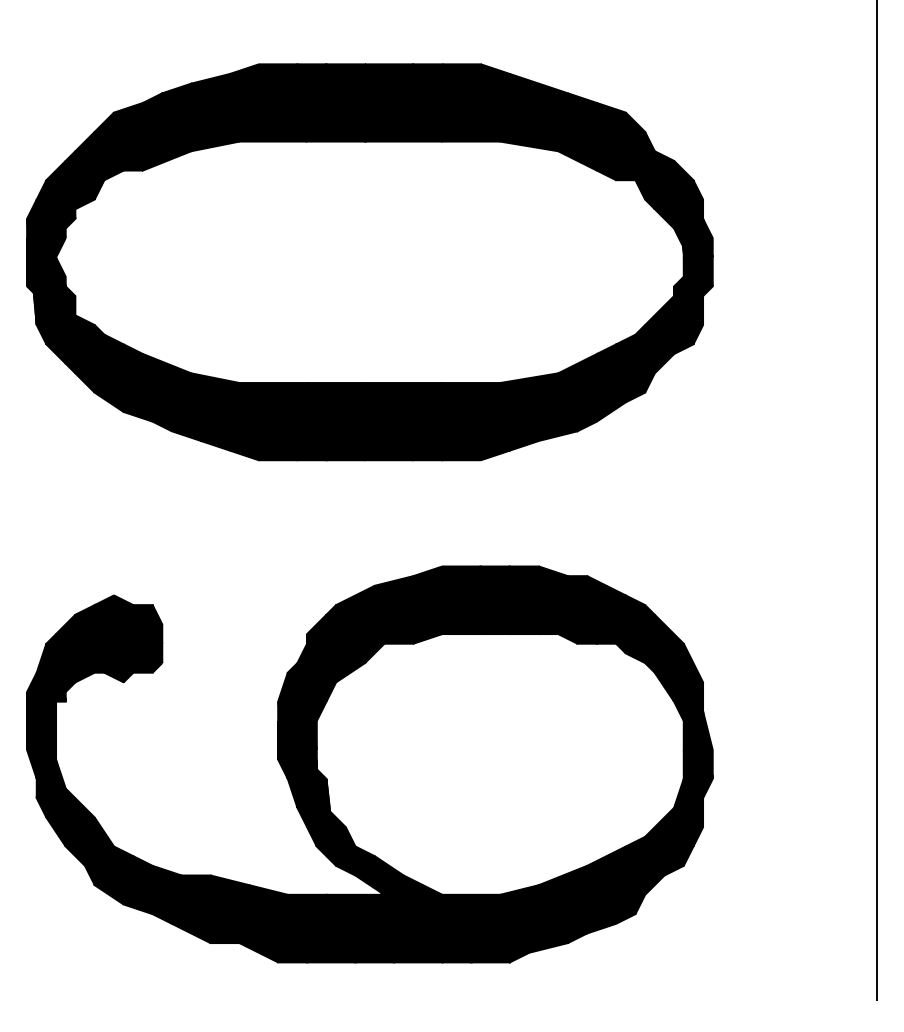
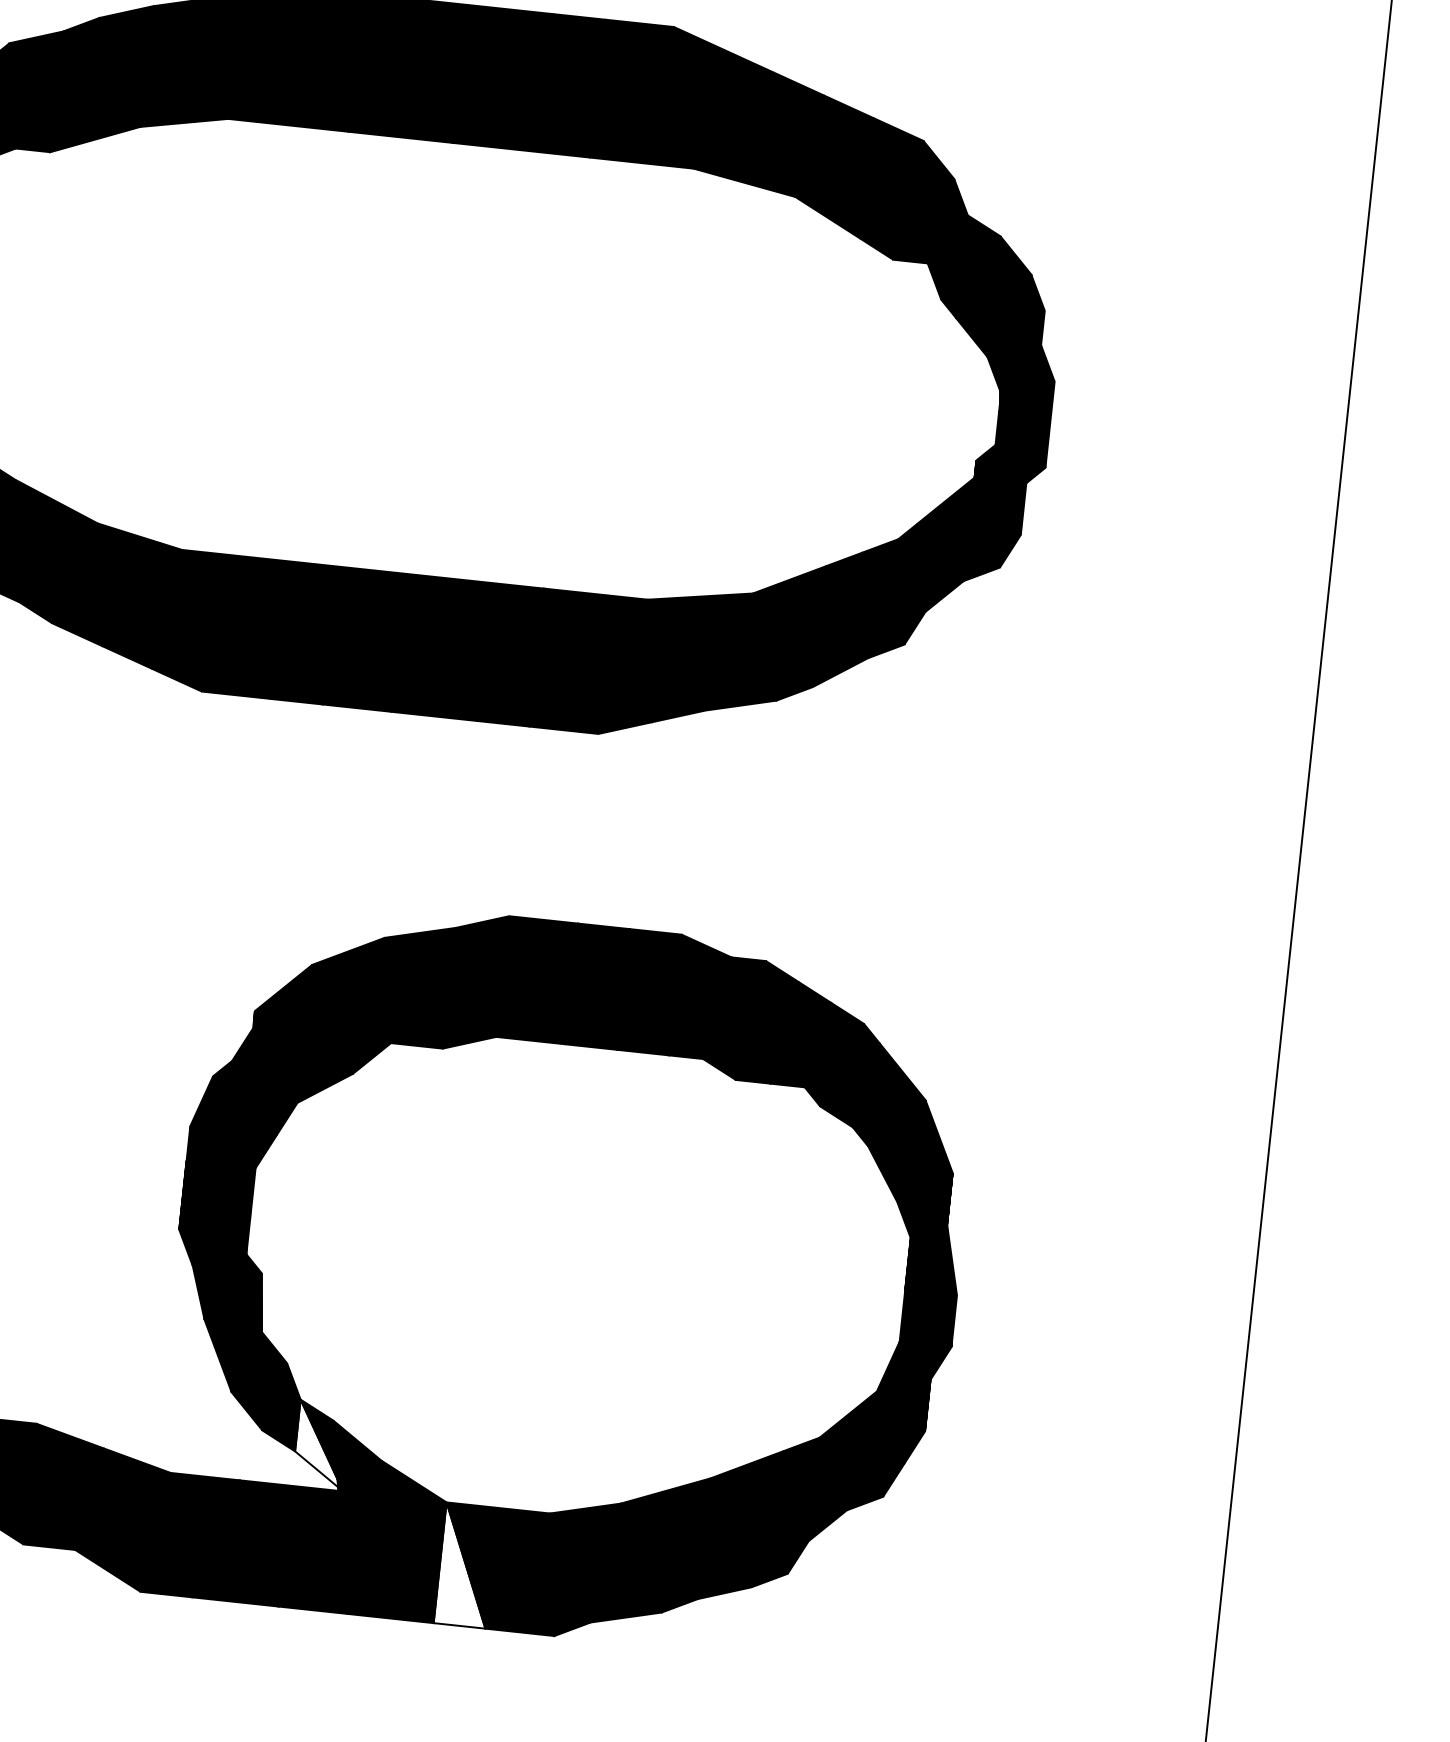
fill: (369, 870) -> (321, 1445), removed
fill: (456, 928) -> (465, 1565), removed

